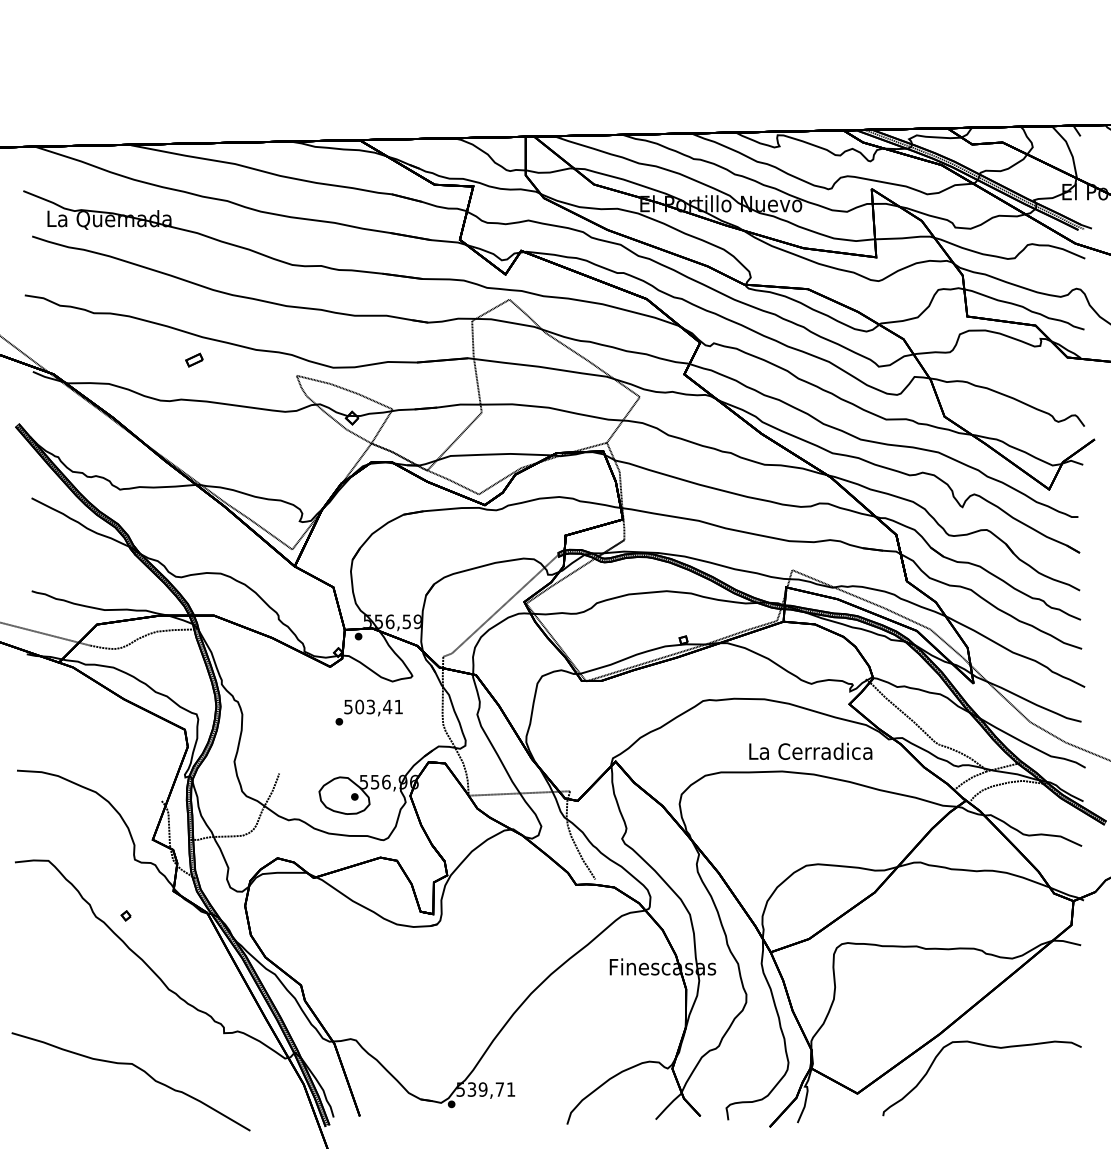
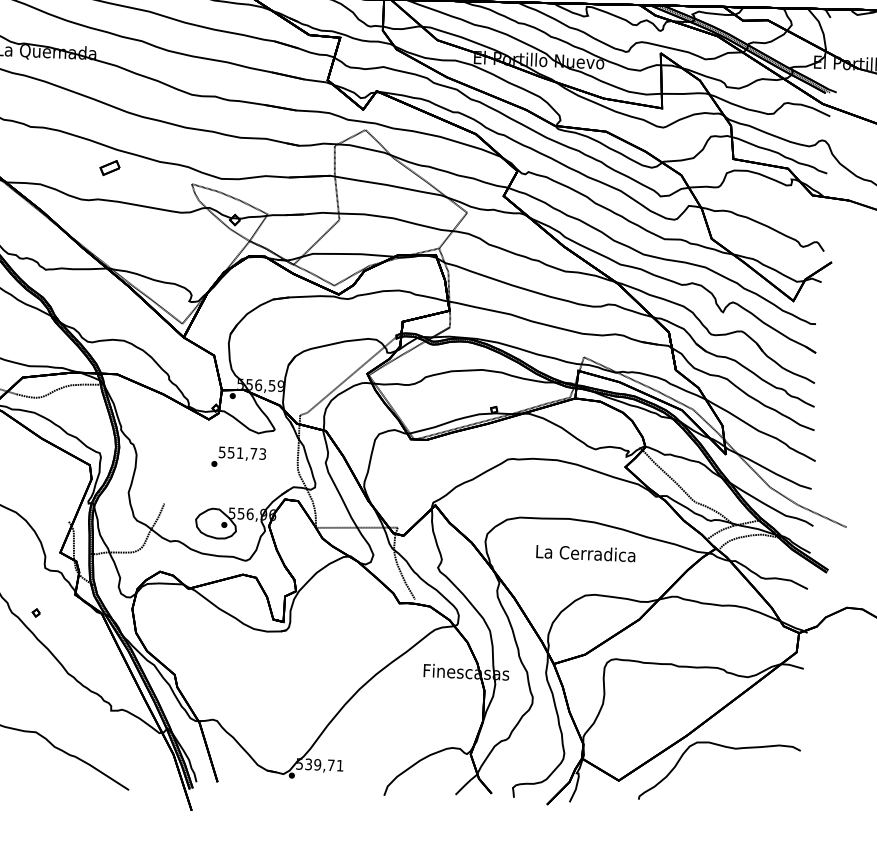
part: (194, 360) -> (110, 168), size x1.43
text: (378, 706) -> (246, 453), 503,41 -> 551,73
text: (810, 750) -> (585, 552), moved

